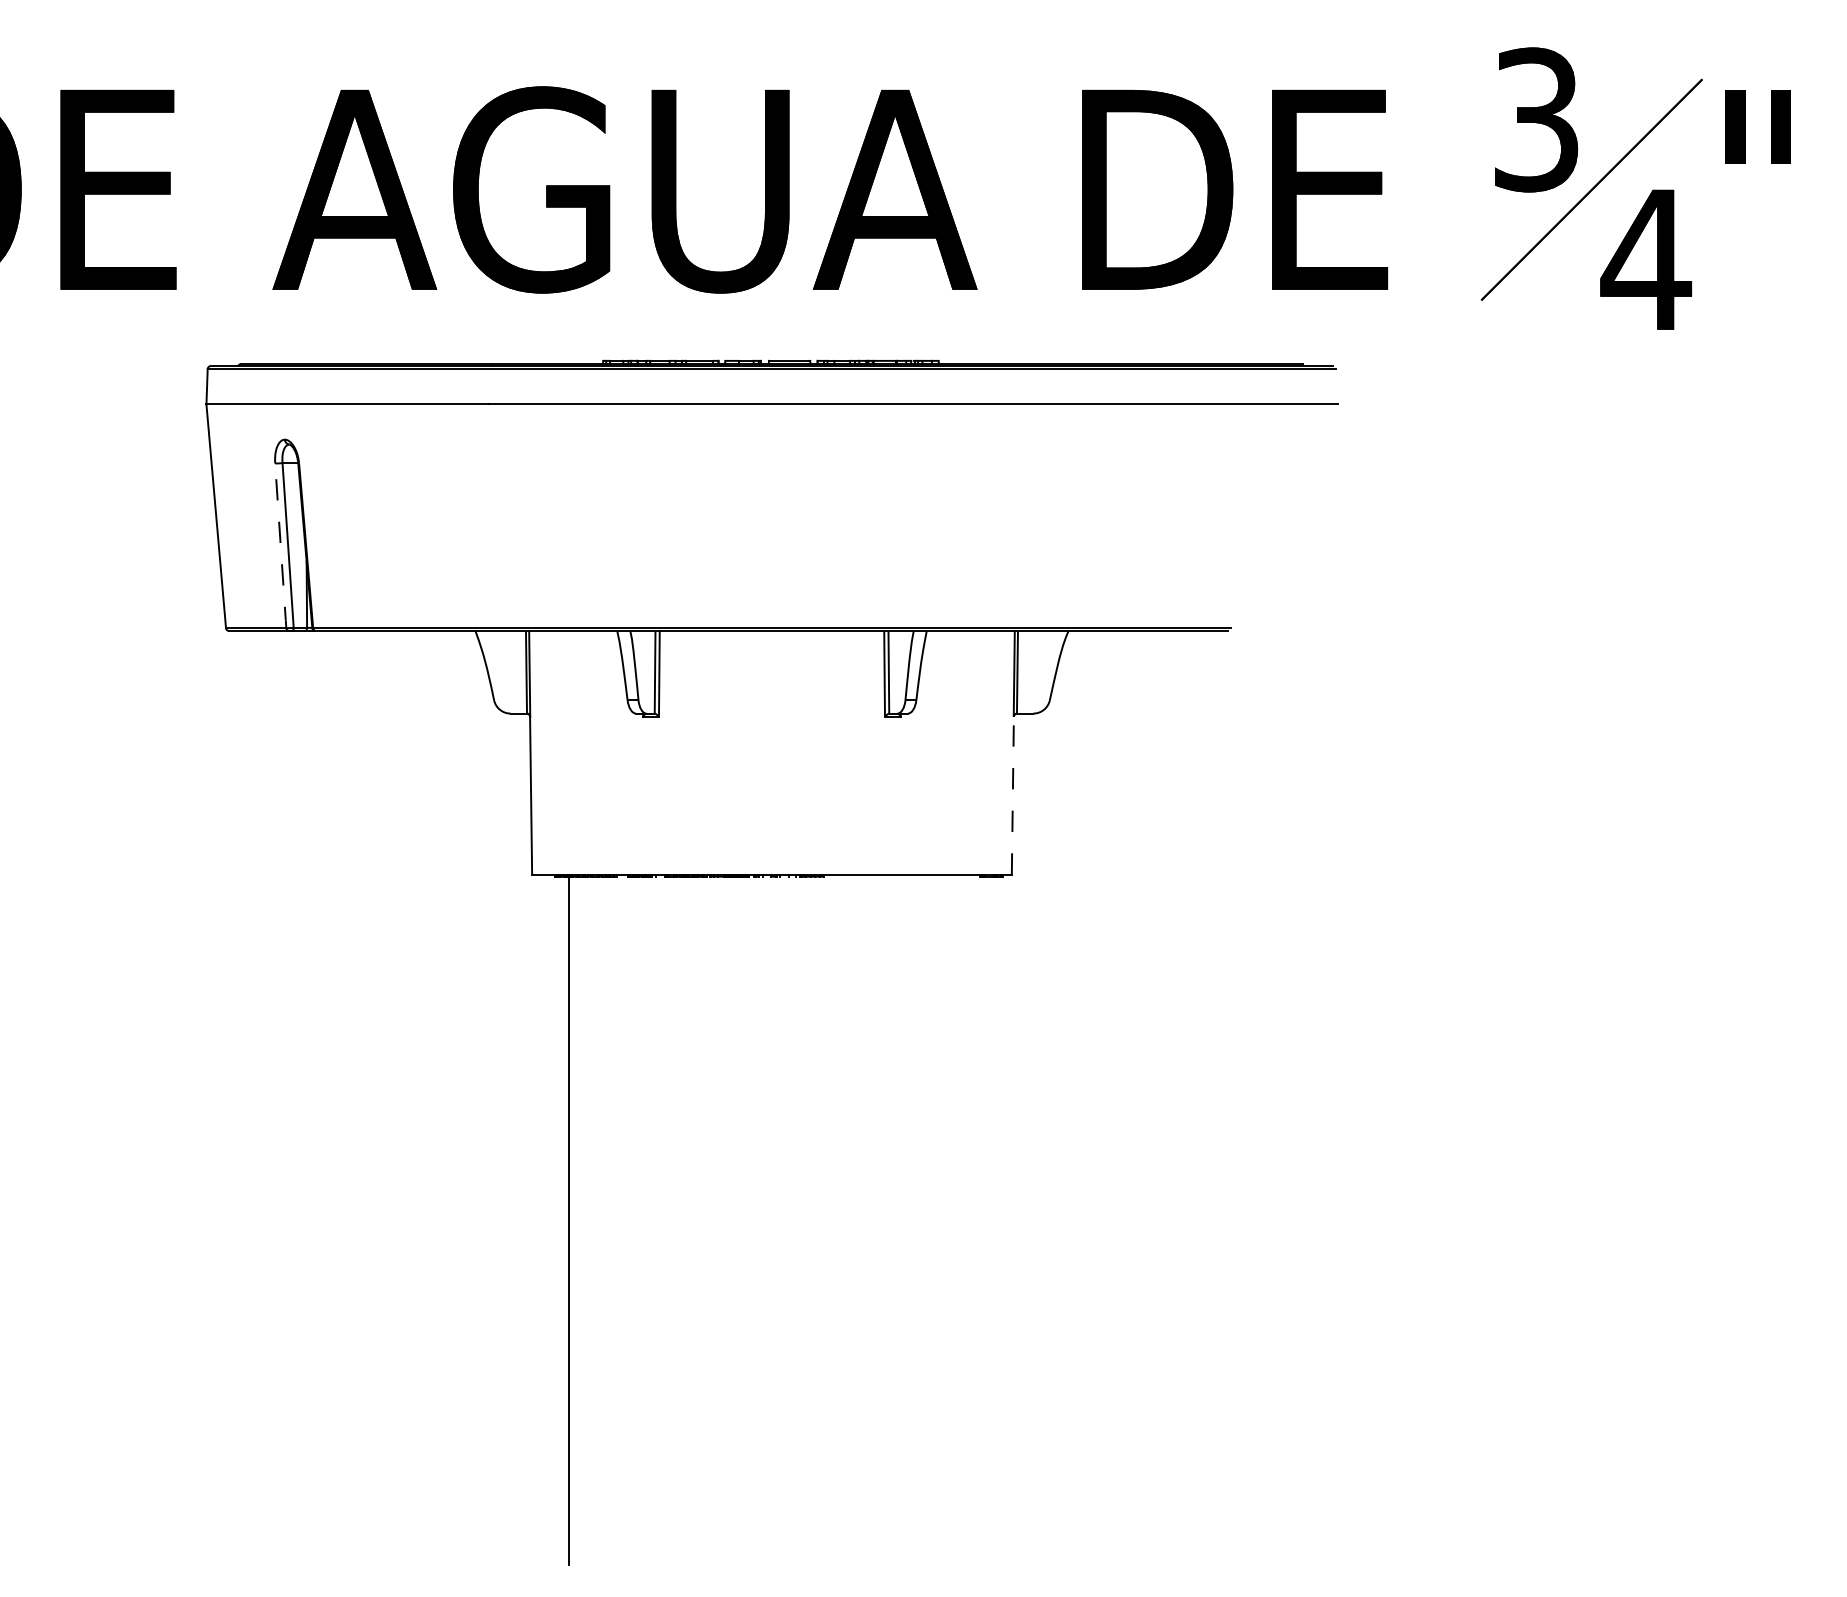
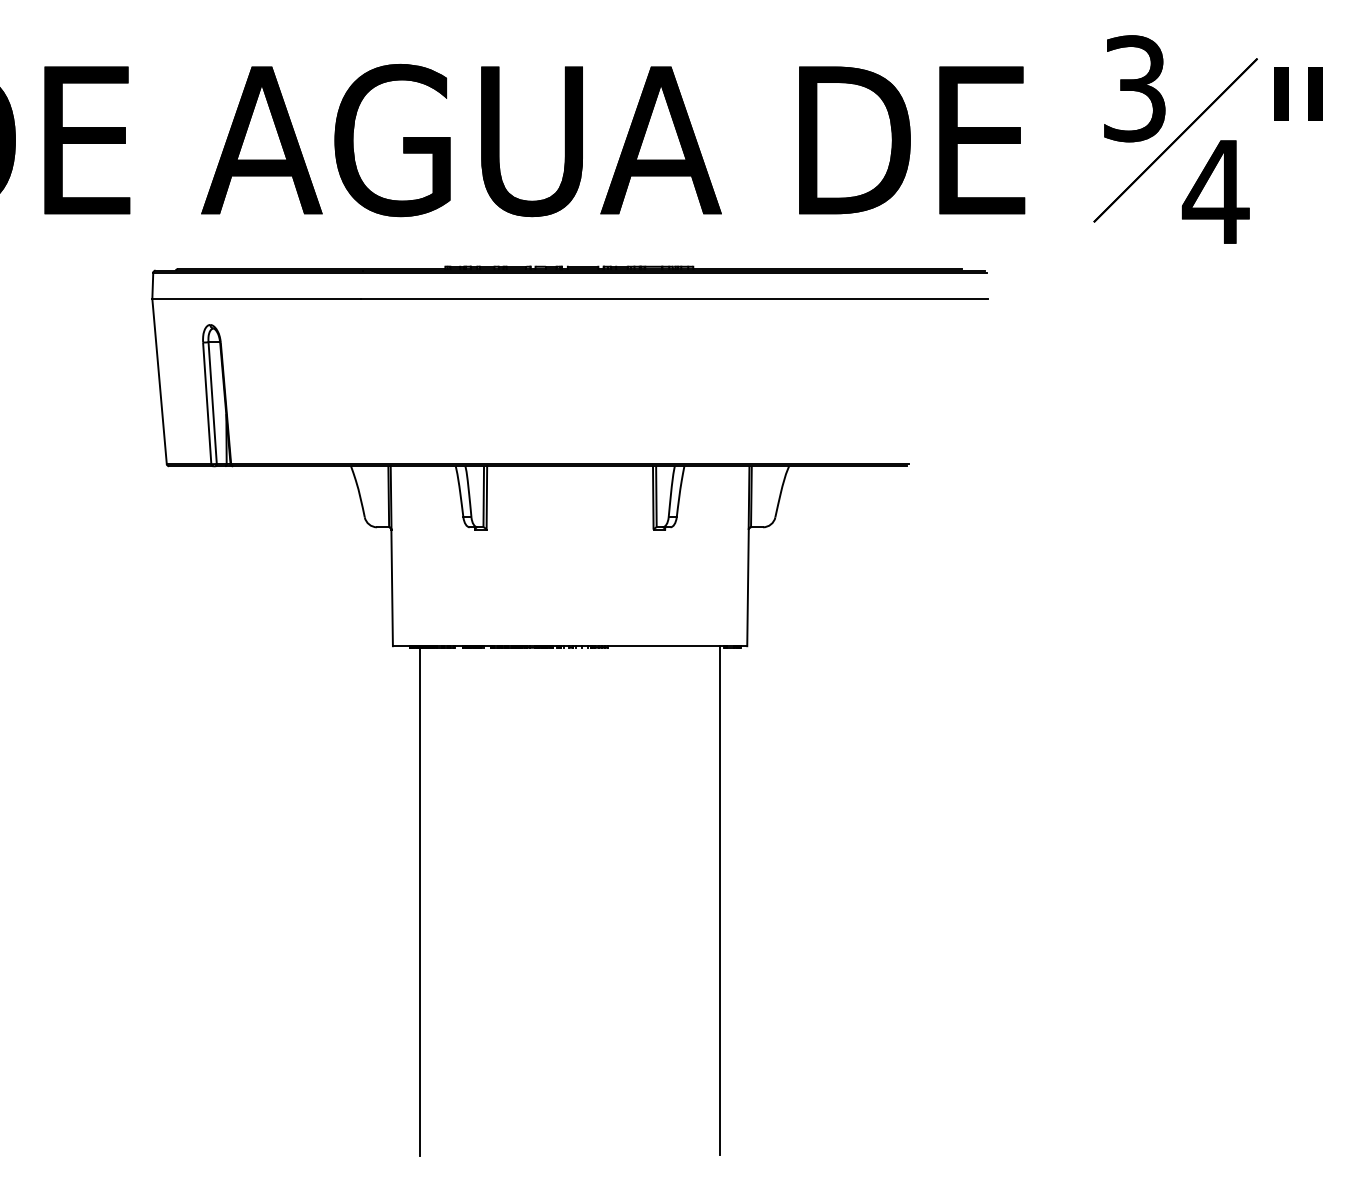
line: (281, 547) -> (207, 404), dashed -> solid
line: (1013, 795) -> (748, 587), dashed -> solid
line: (974, 1218) -> (719, 900), added

